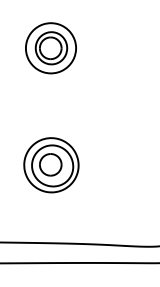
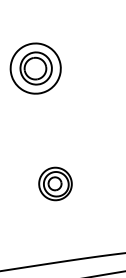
part: (51, 165) -> (55, 184), size x0.6

